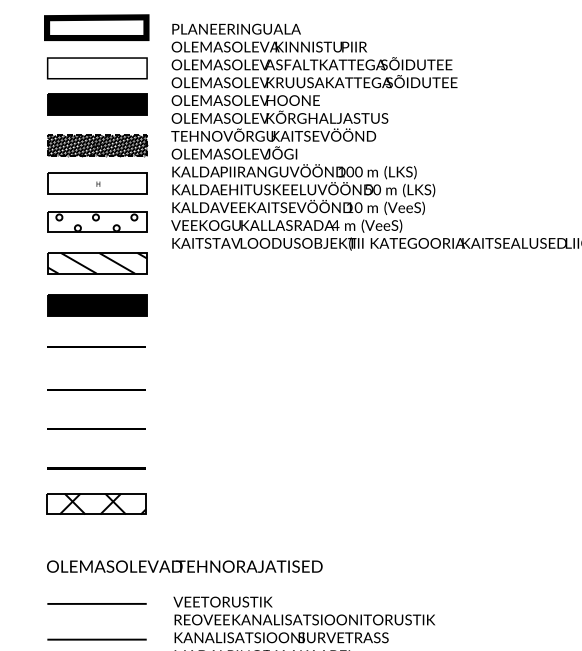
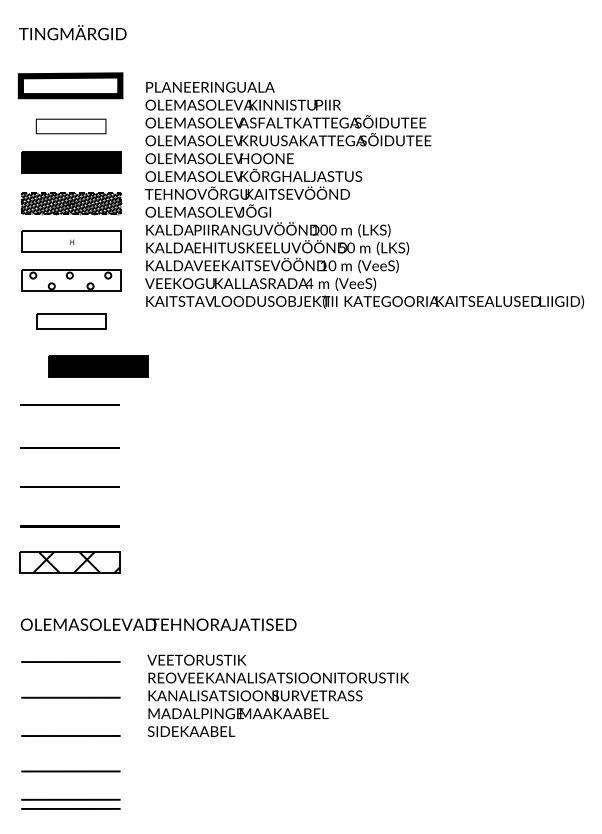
part: (96, 68) -> (70, 126), size x0.7
part: (97, 263) -> (71, 321), size x0.7
part: (97, 305) -> (98, 366), moved

